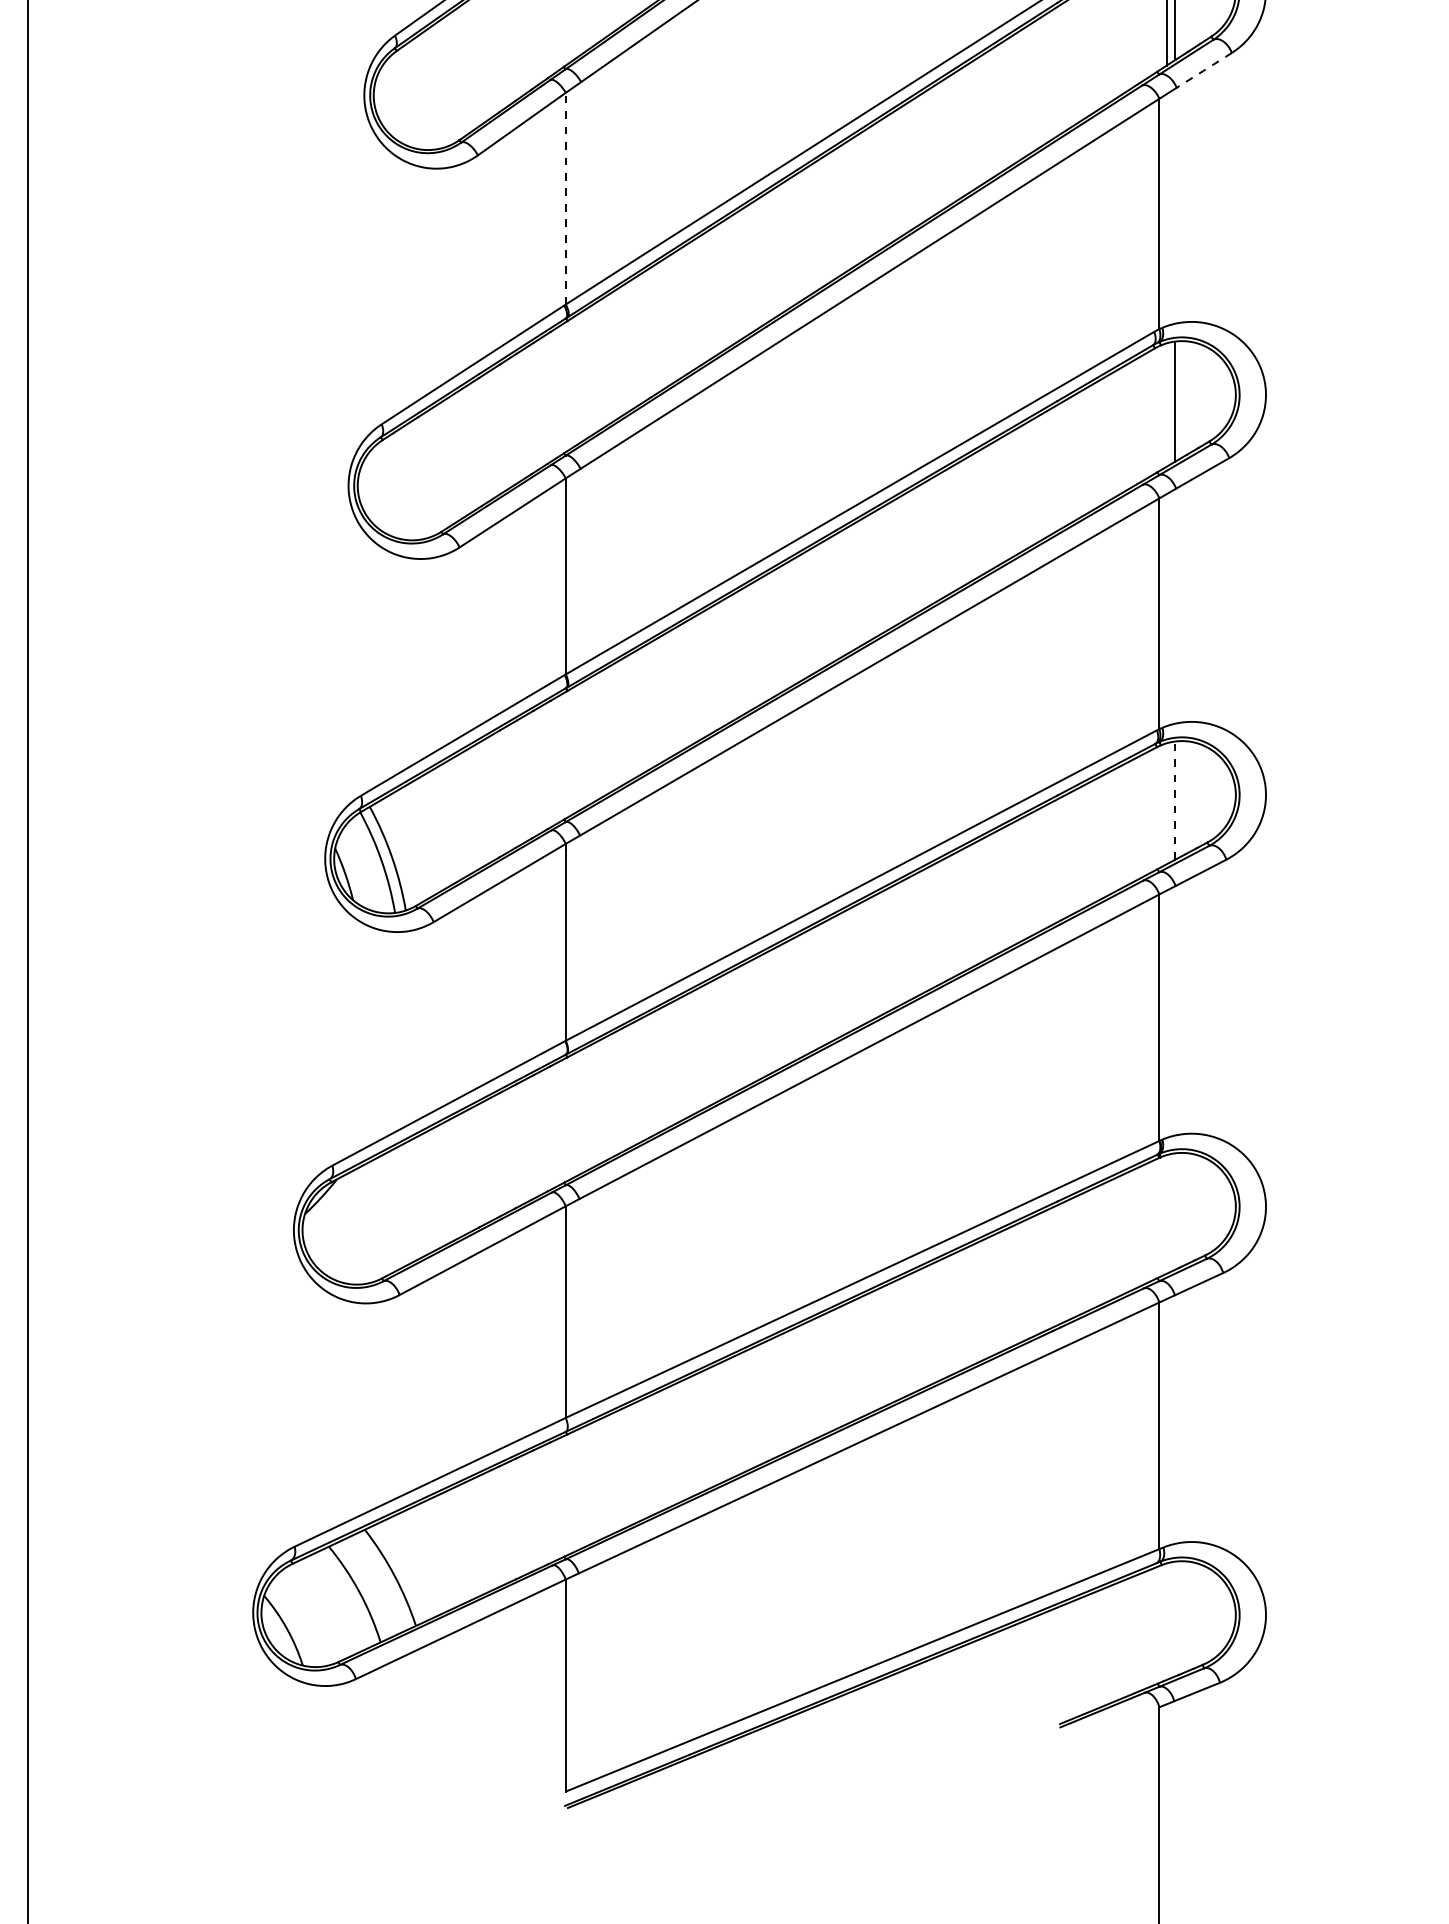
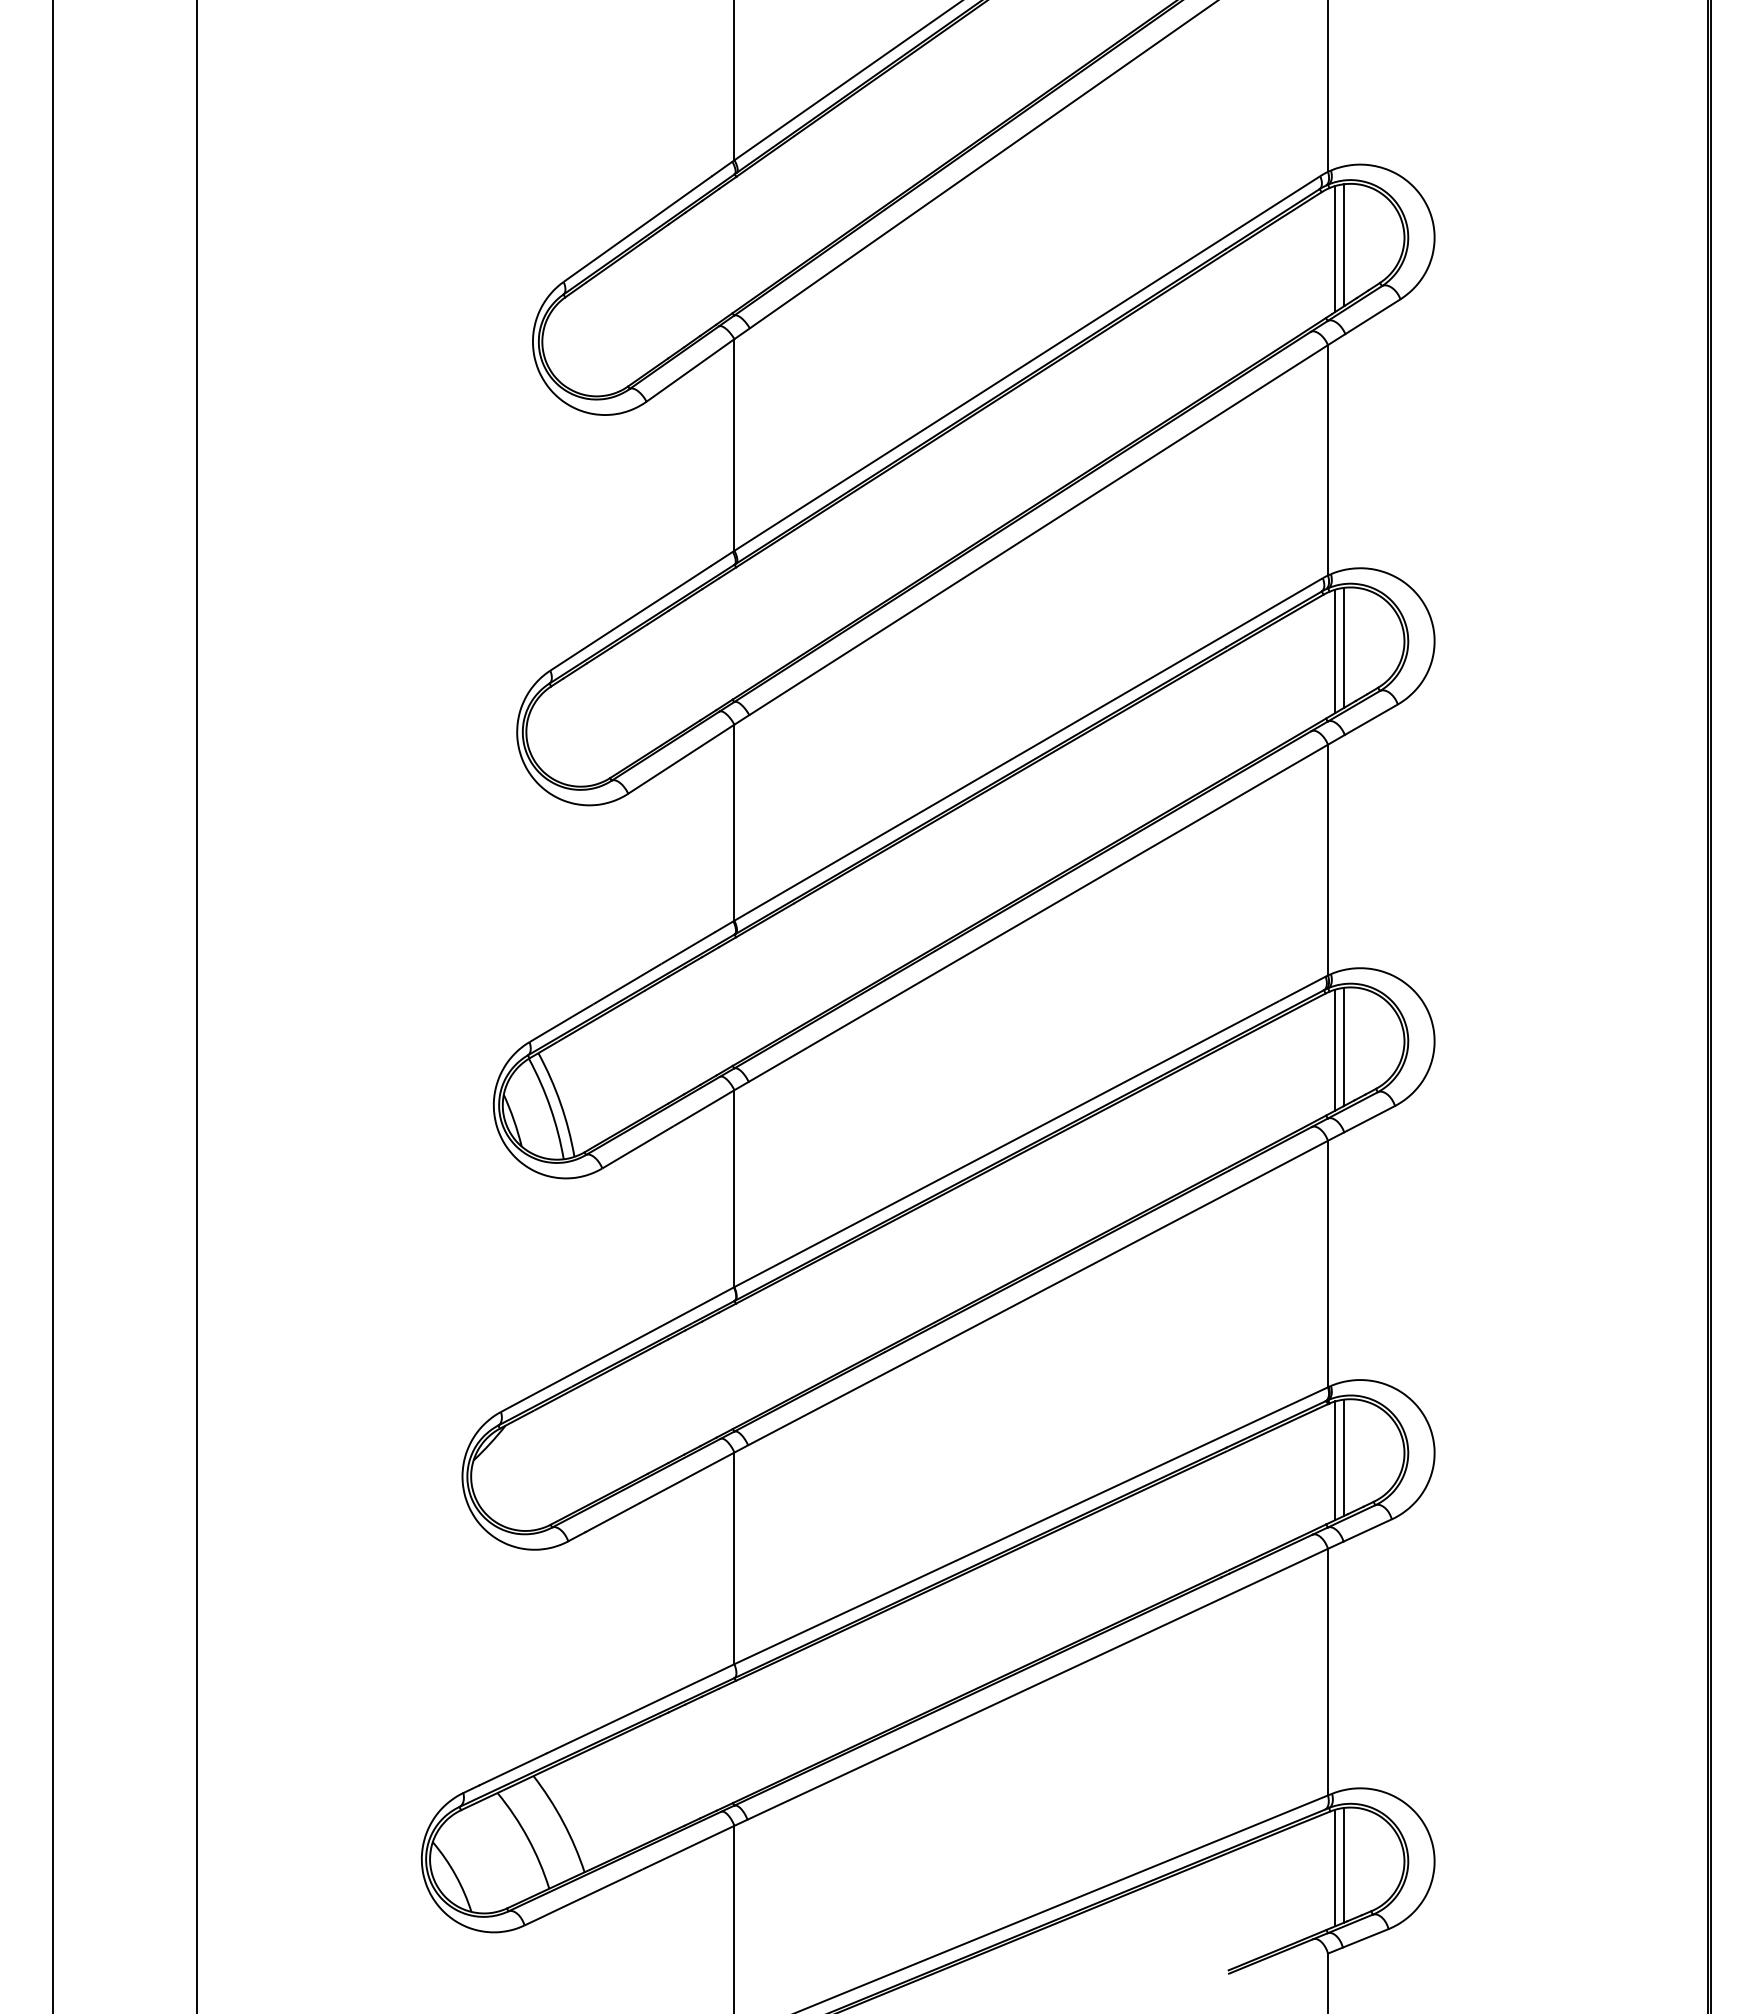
line: (1203, 70) -> (1372, 316), dashed -> solid
line: (565, 199) -> (734, 445), dashed -> solid
line: (1166, 405) -> (1335, 651), added
line: (1175, 800) -> (1344, 1046), dashed -> solid
line: (1166, 803) -> (1335, 1049), added
line: (1175, 1211) -> (1344, 1457), added
line: (1166, 1214) -> (1335, 1460), added
line: (1175, 1618) -> (1344, 1864), added
line: (1166, 1621) -> (1335, 1867), added

